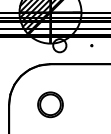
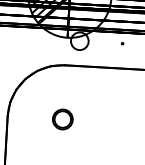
part: (50, 104) -> (62, 119), size x0.6

